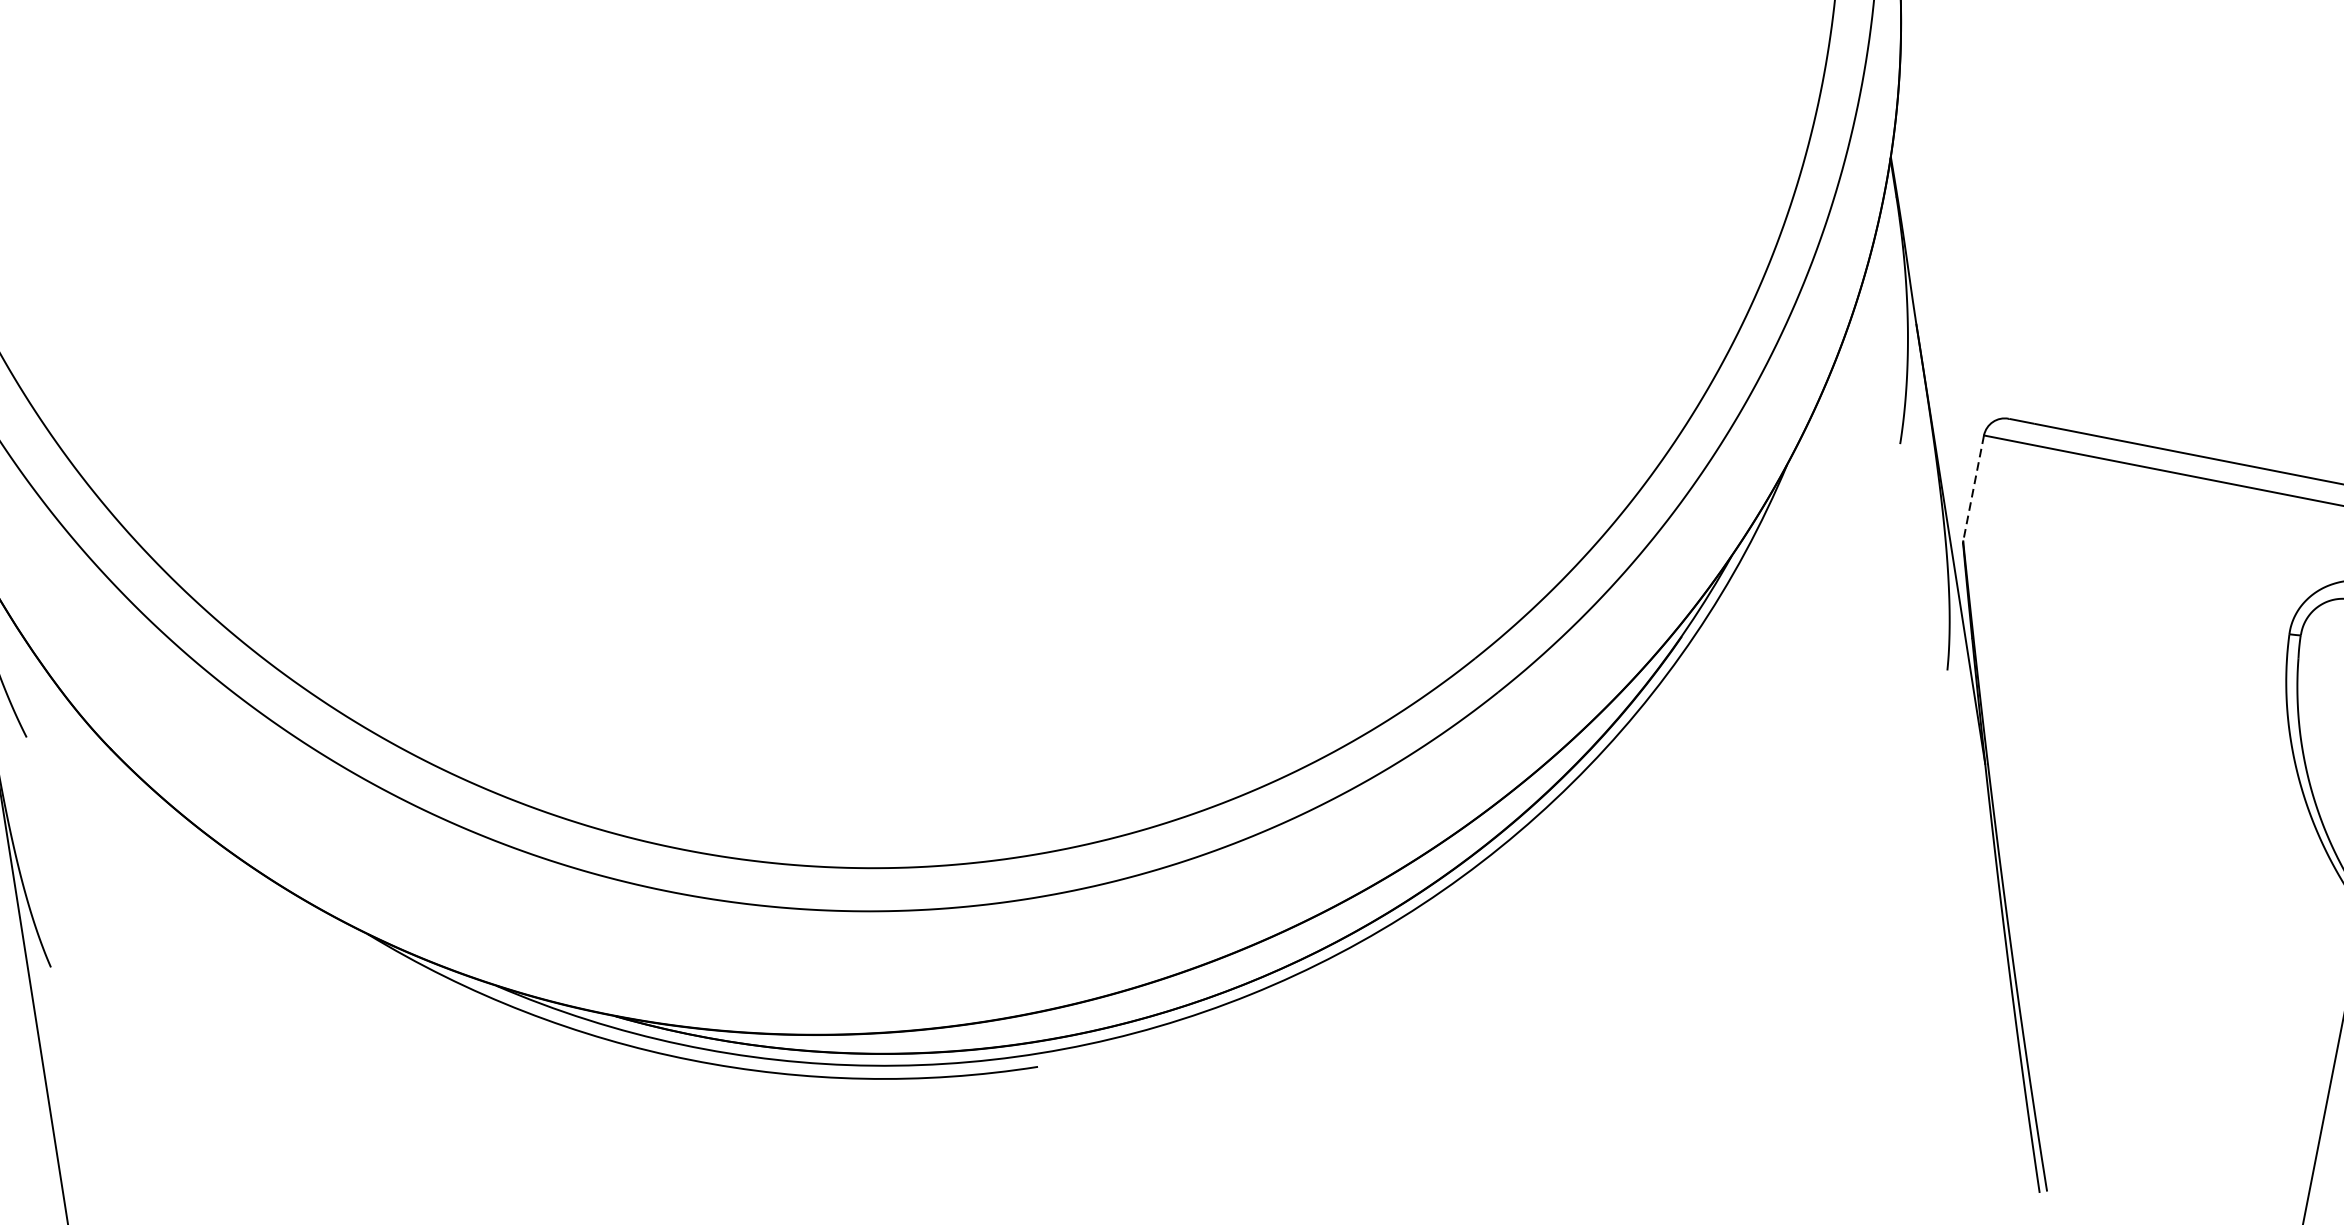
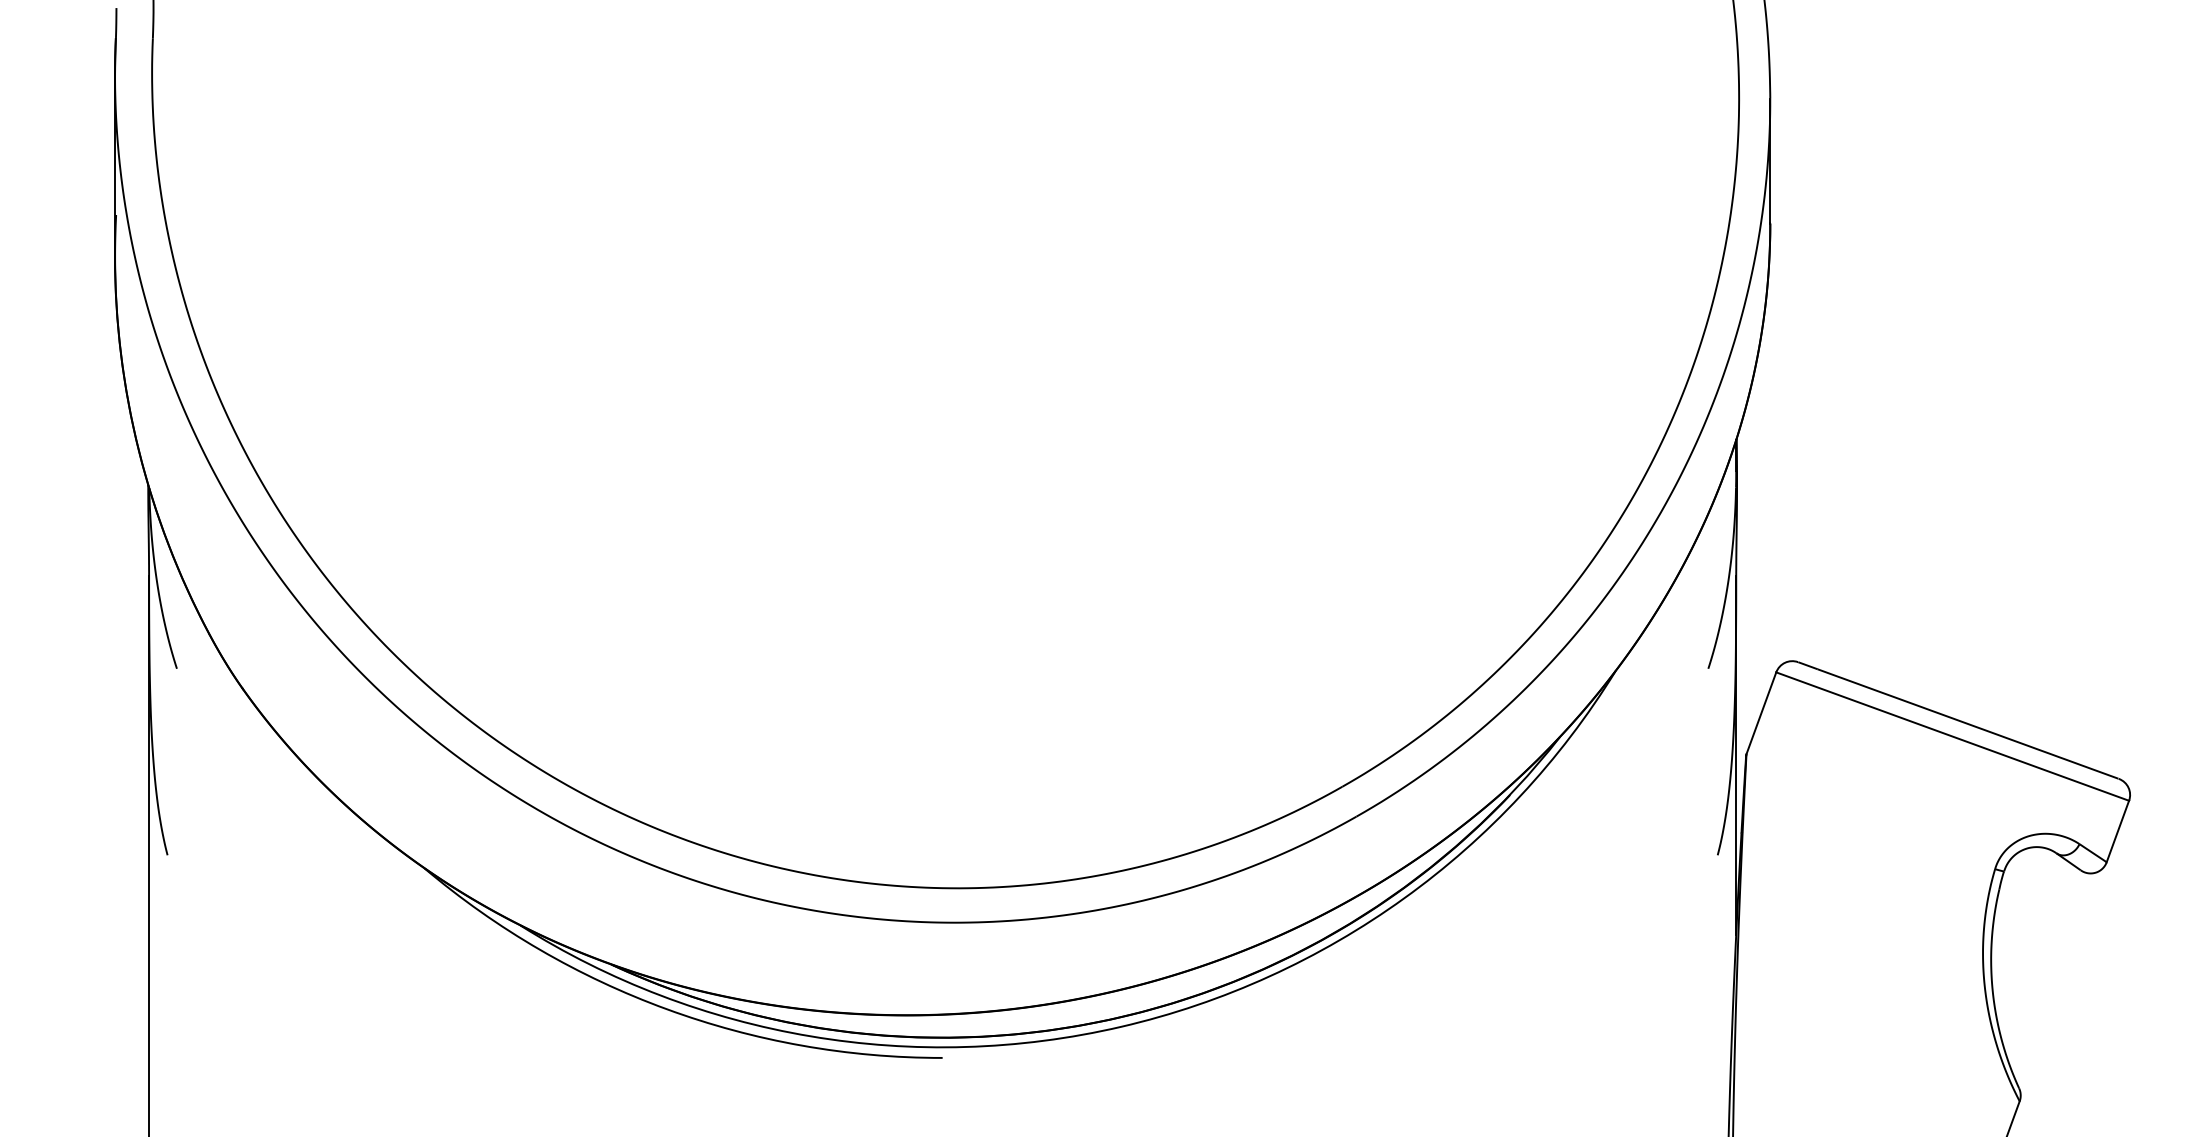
line: (1973, 488) -> (1761, 713), dashed -> solid

